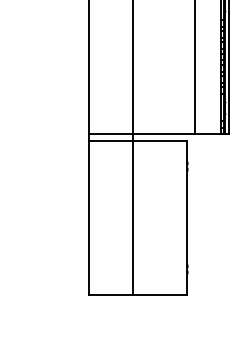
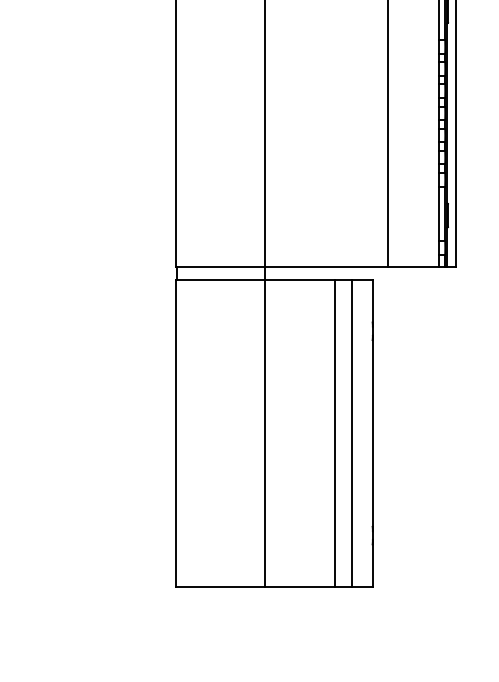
line: (168, 217) -> (334, 432), added
line: (177, 217) -> (352, 432), added

